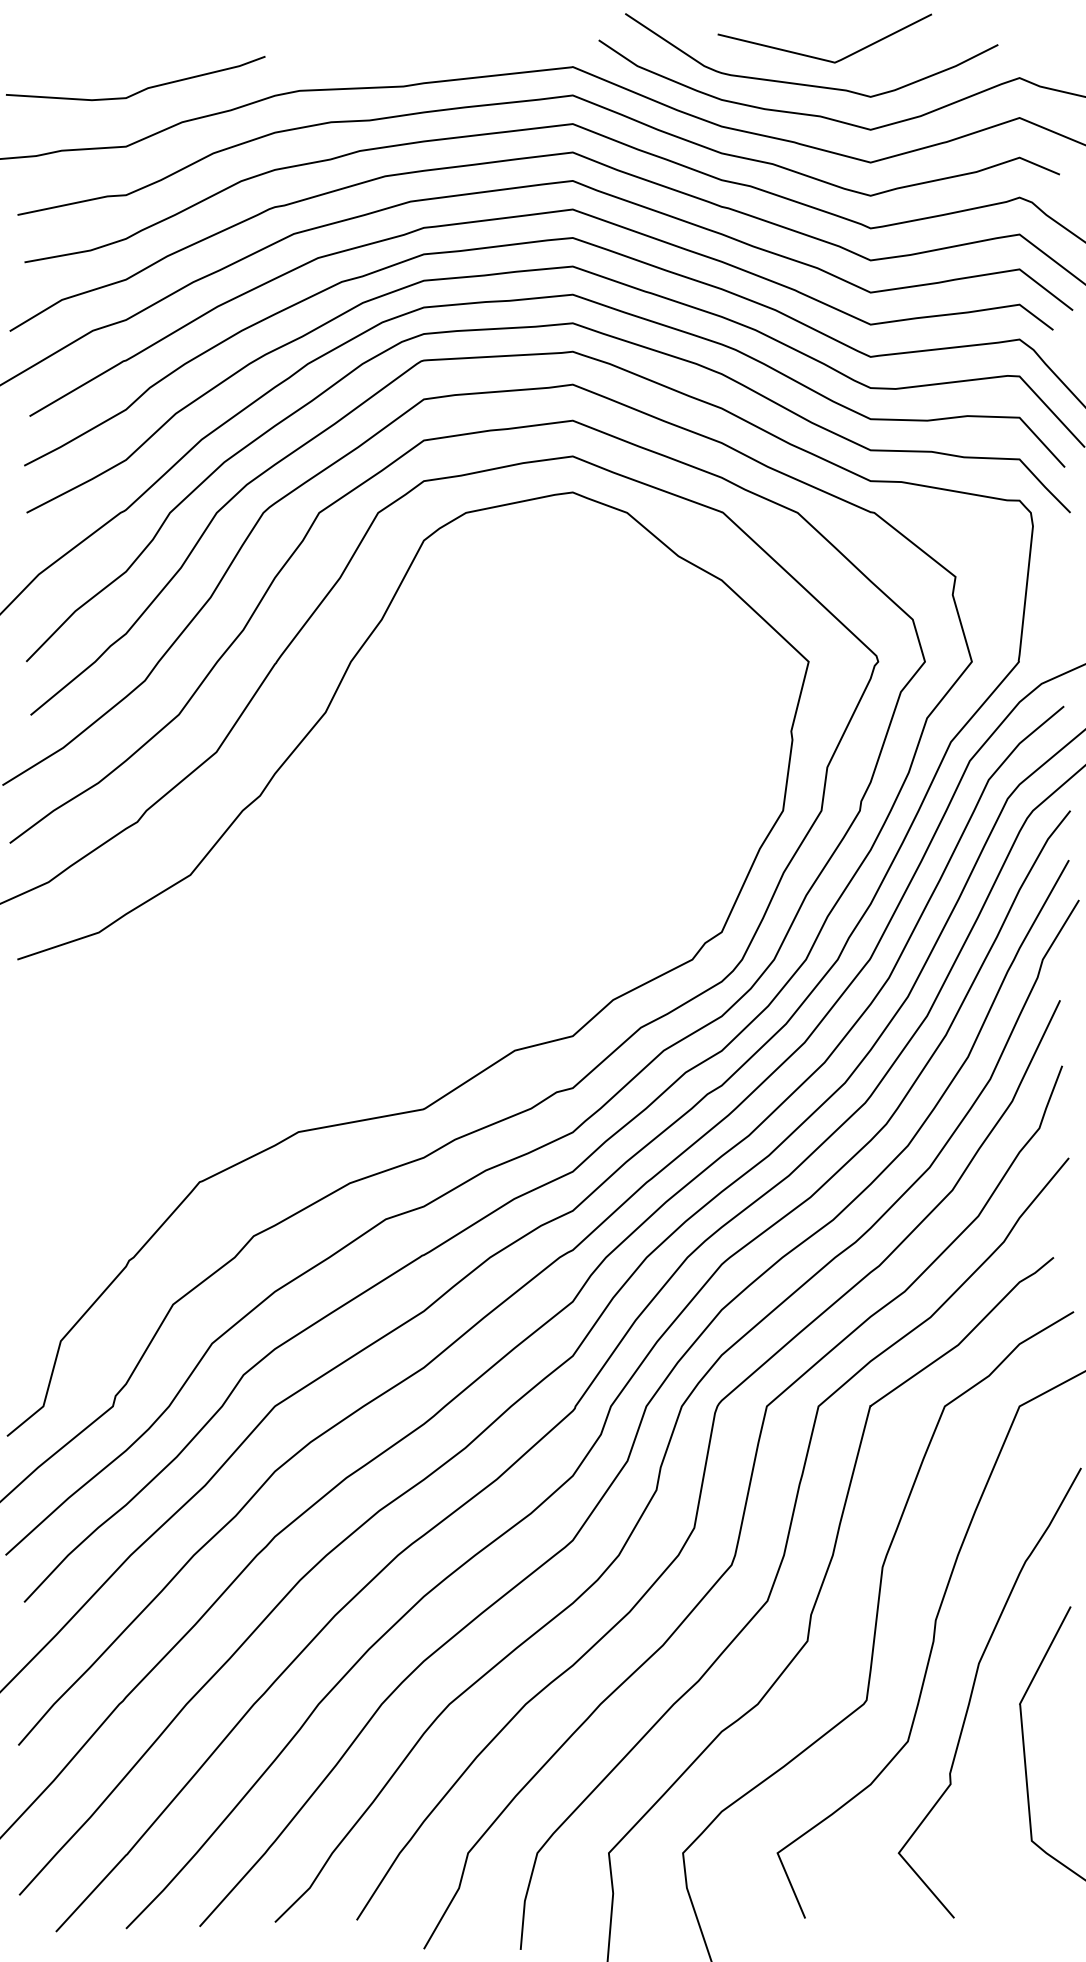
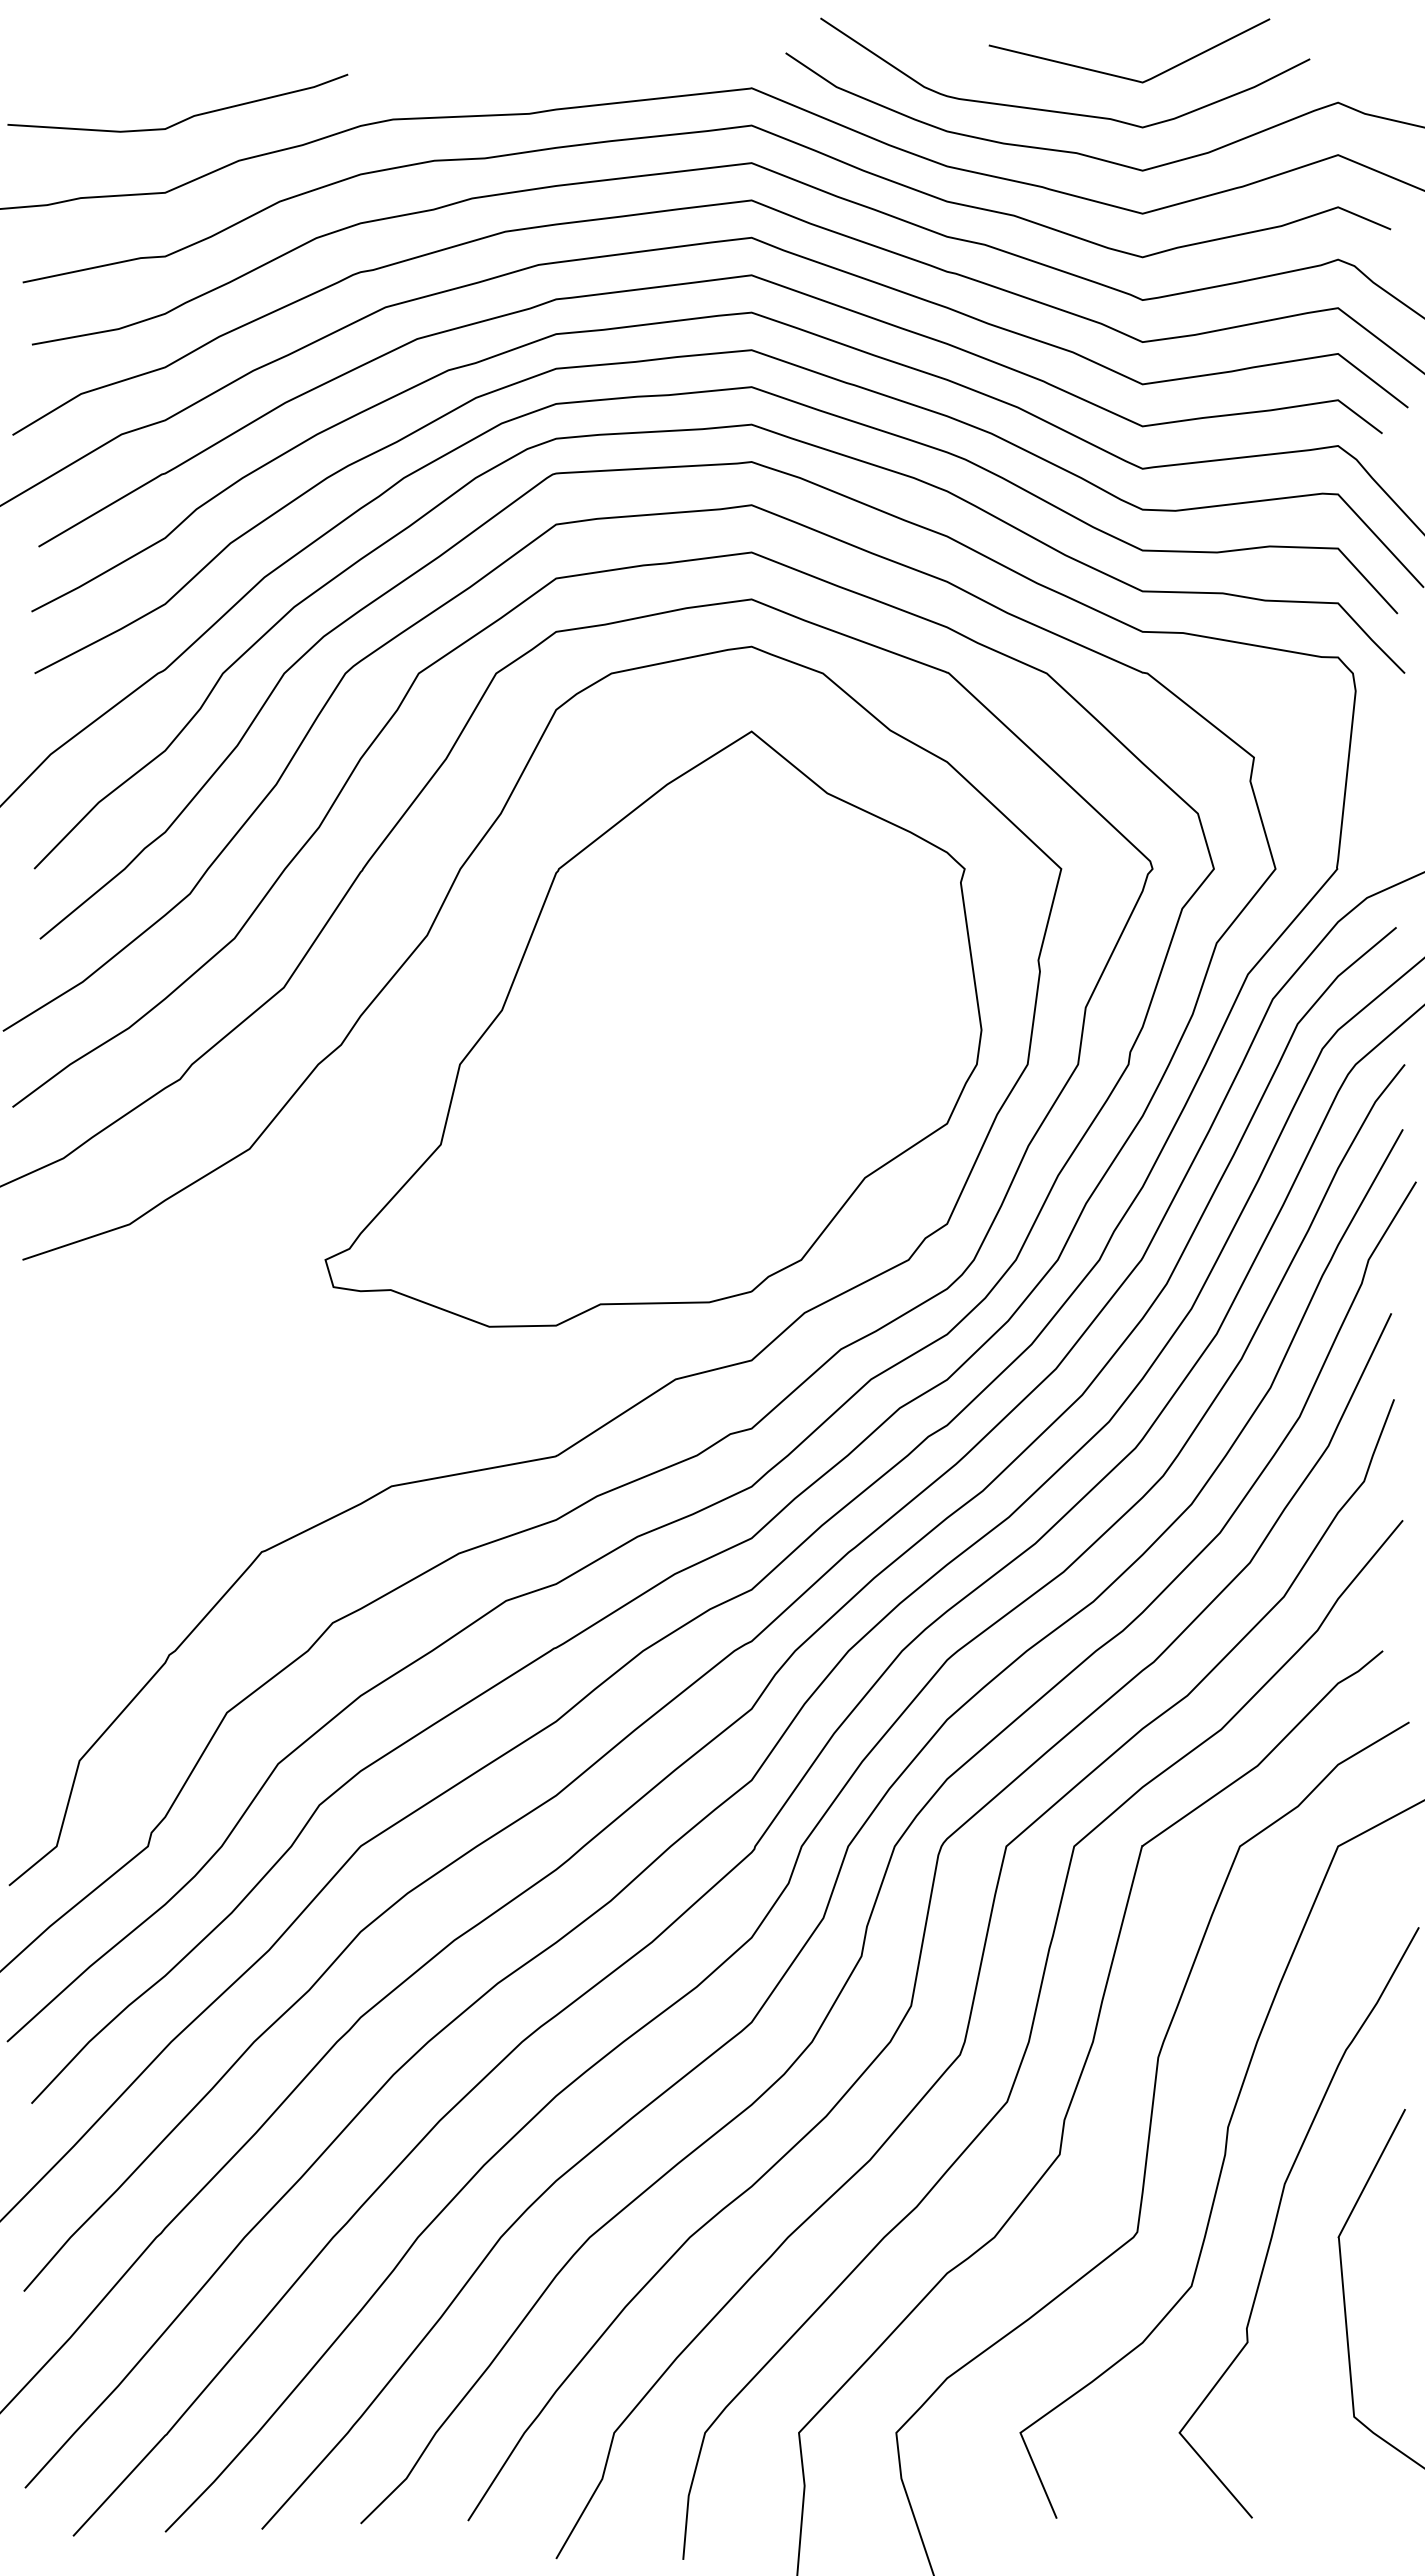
line: (820, 58) -> (1123, 76), moved
part: (498, 783) -> (653, 1028), added

